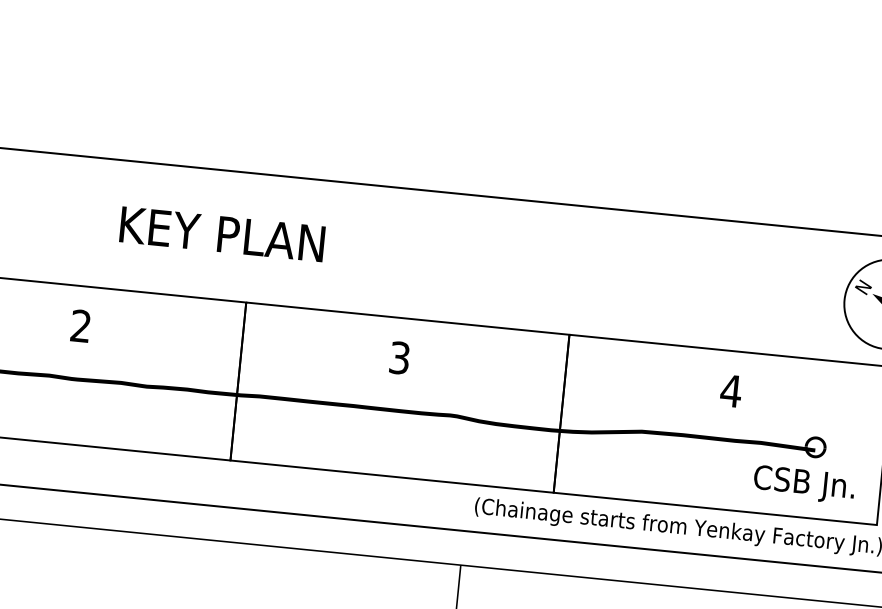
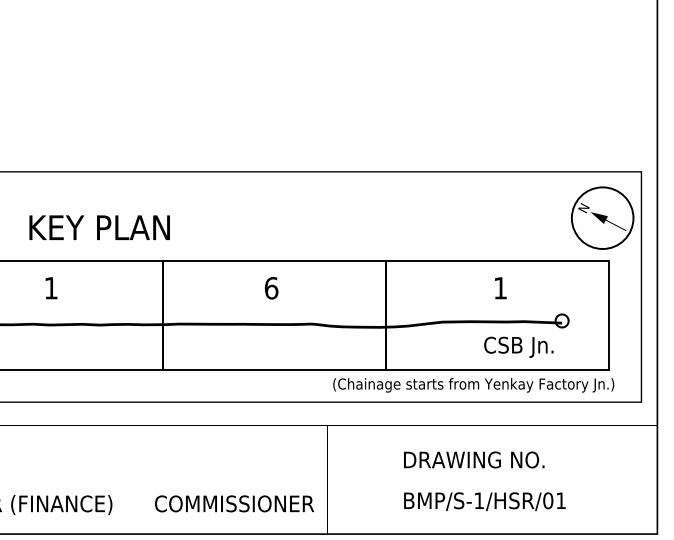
text: (222, 233) -> (99, 227), moved
text: (79, 326) -> (50, 288), 2 -> 1
text: (399, 358) -> (271, 288), 3 -> 6
text: (731, 391) -> (500, 288), 4 -> 1
text: (803, 483) -> (518, 346), moved

